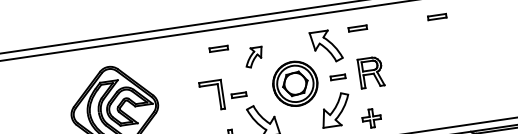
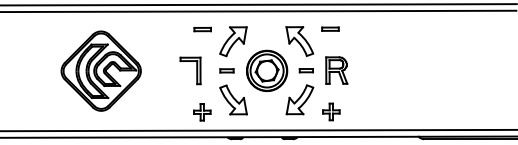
part: (437, 16) -> (403, 28), removed
part: (254, 57) -> (233, 41), size x1.67
part: (238, 94) -> (226, 70), moved

